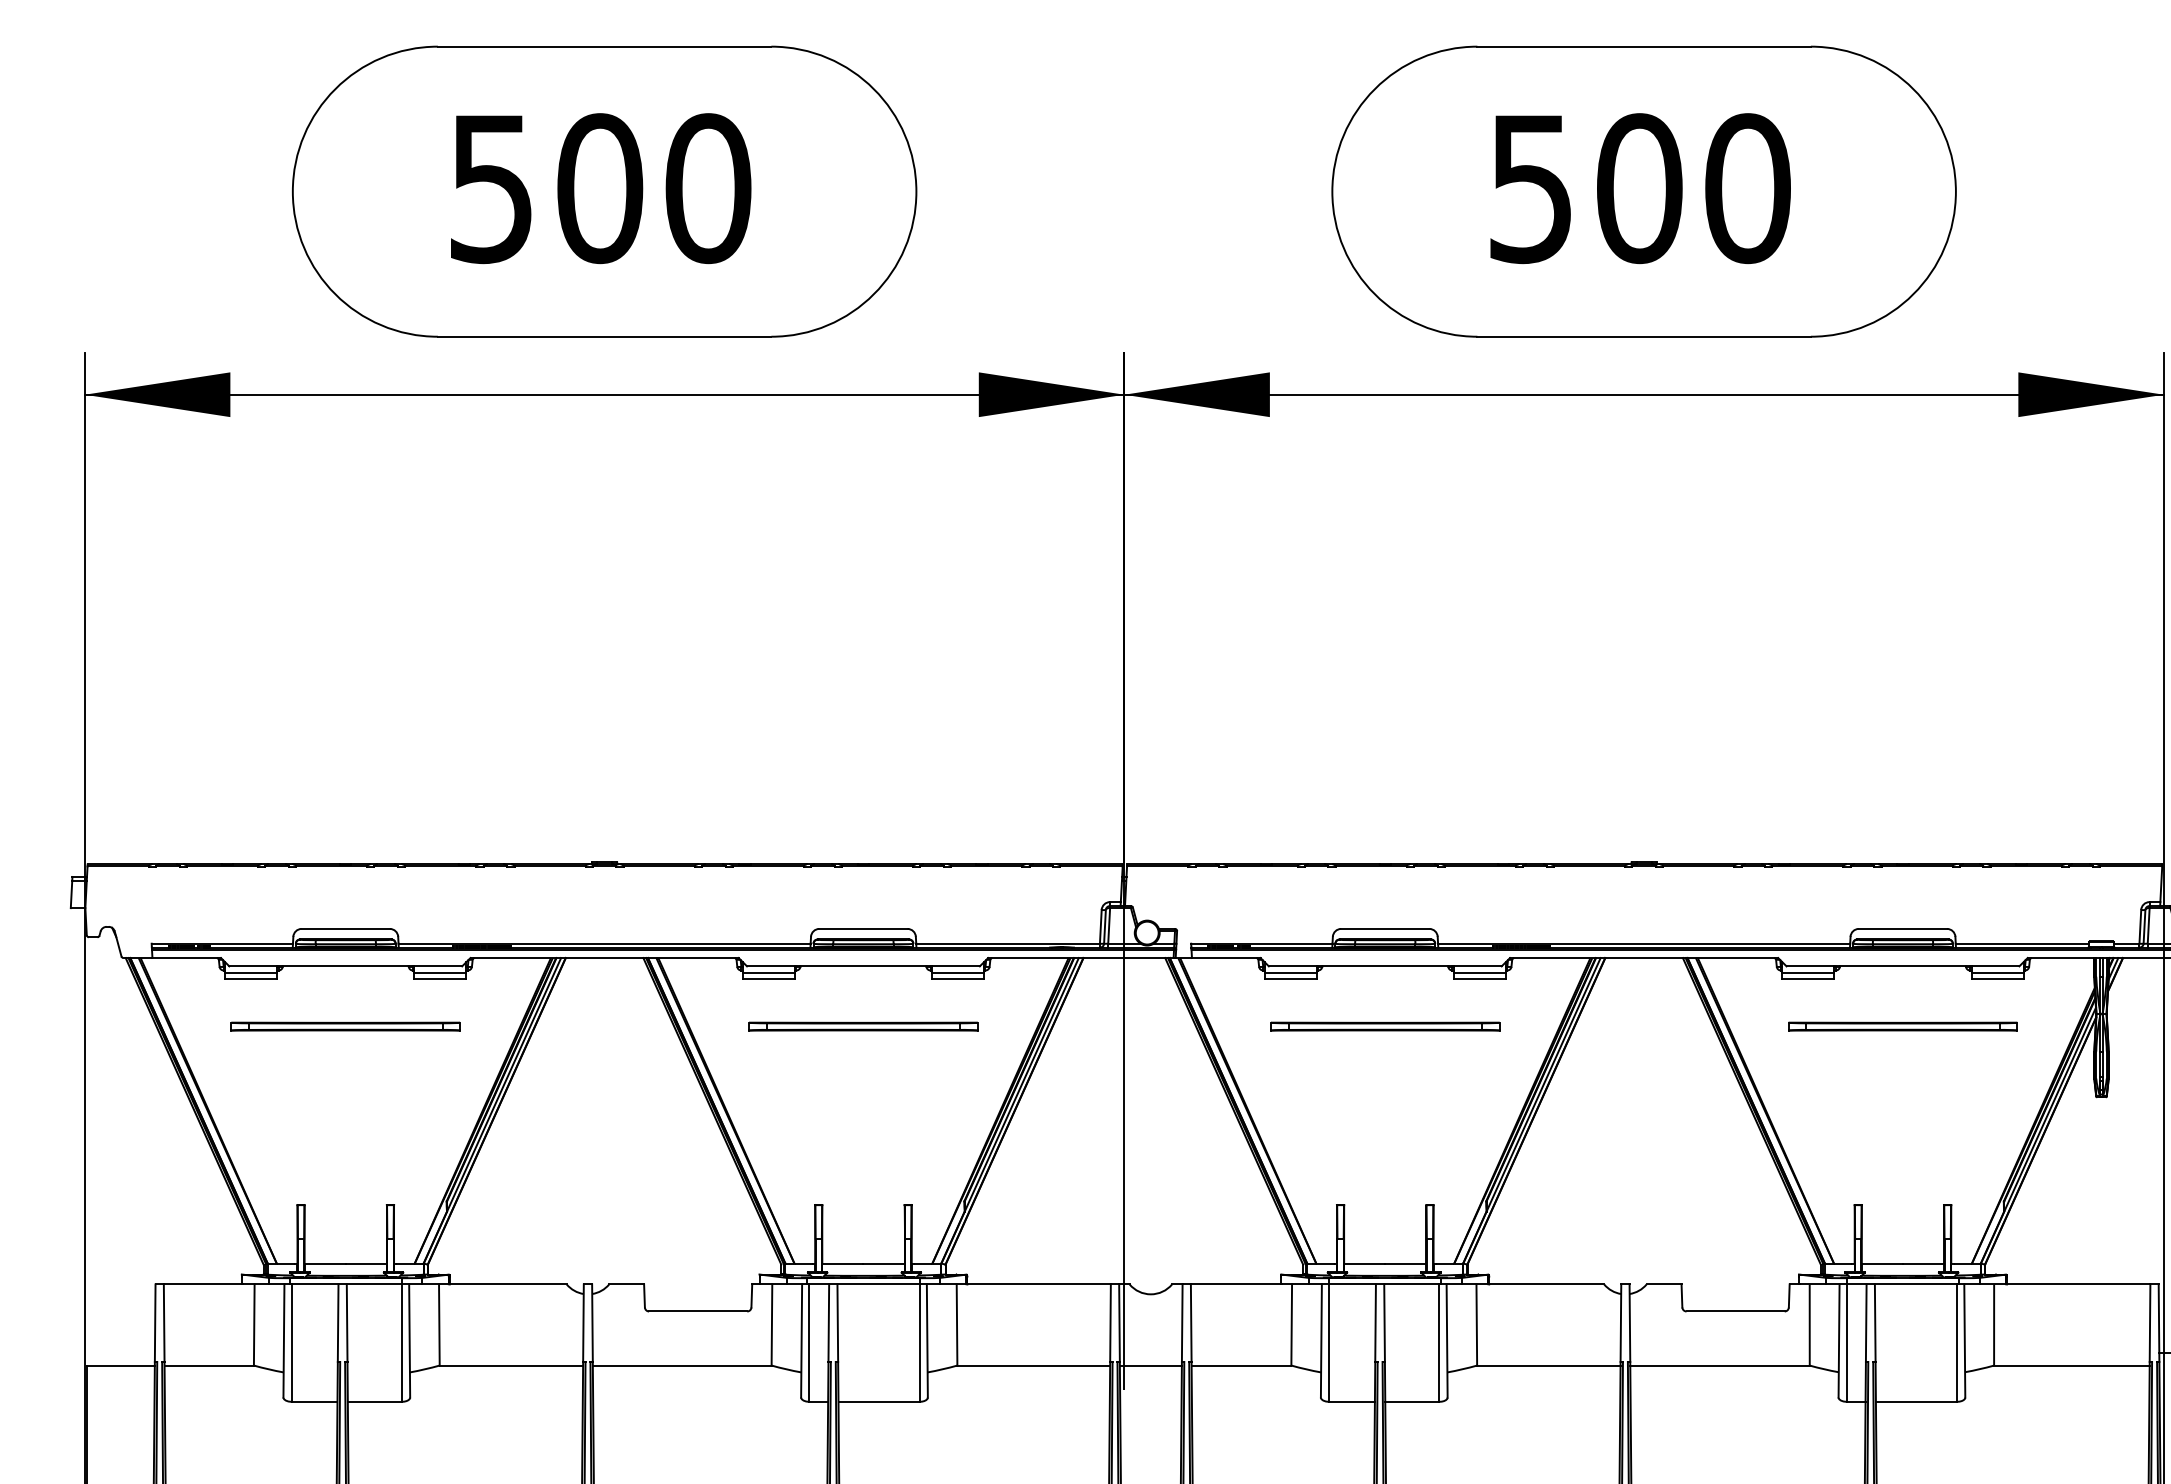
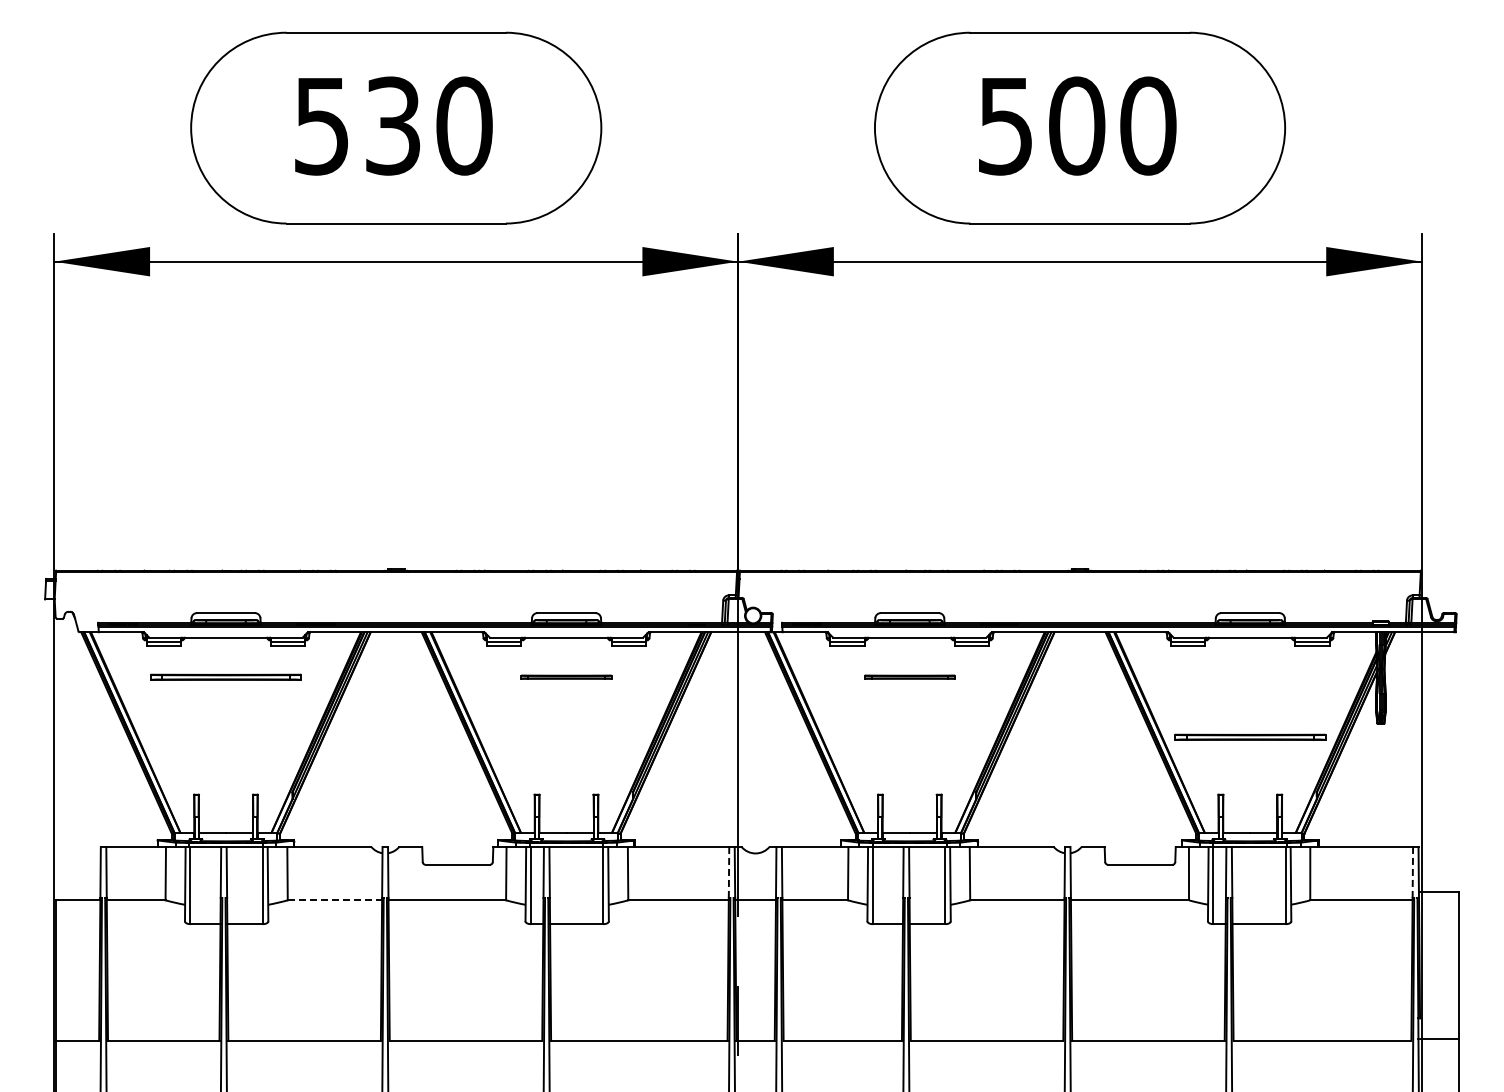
text: (600, 187) -> (393, 125), 500 -> 530
part: (863, 1025) -> (566, 676), size x0.6
part: (1384, 1025) -> (909, 676), size x0.6
part: (1903, 1025) -> (1250, 736), moved
line: (1111, 1323) -> (729, 872), solid -> dashed
line: (2149, 1323) -> (1412, 872), solid -> dashed
line: (512, 1365) -> (335, 900), solid -> dashed

